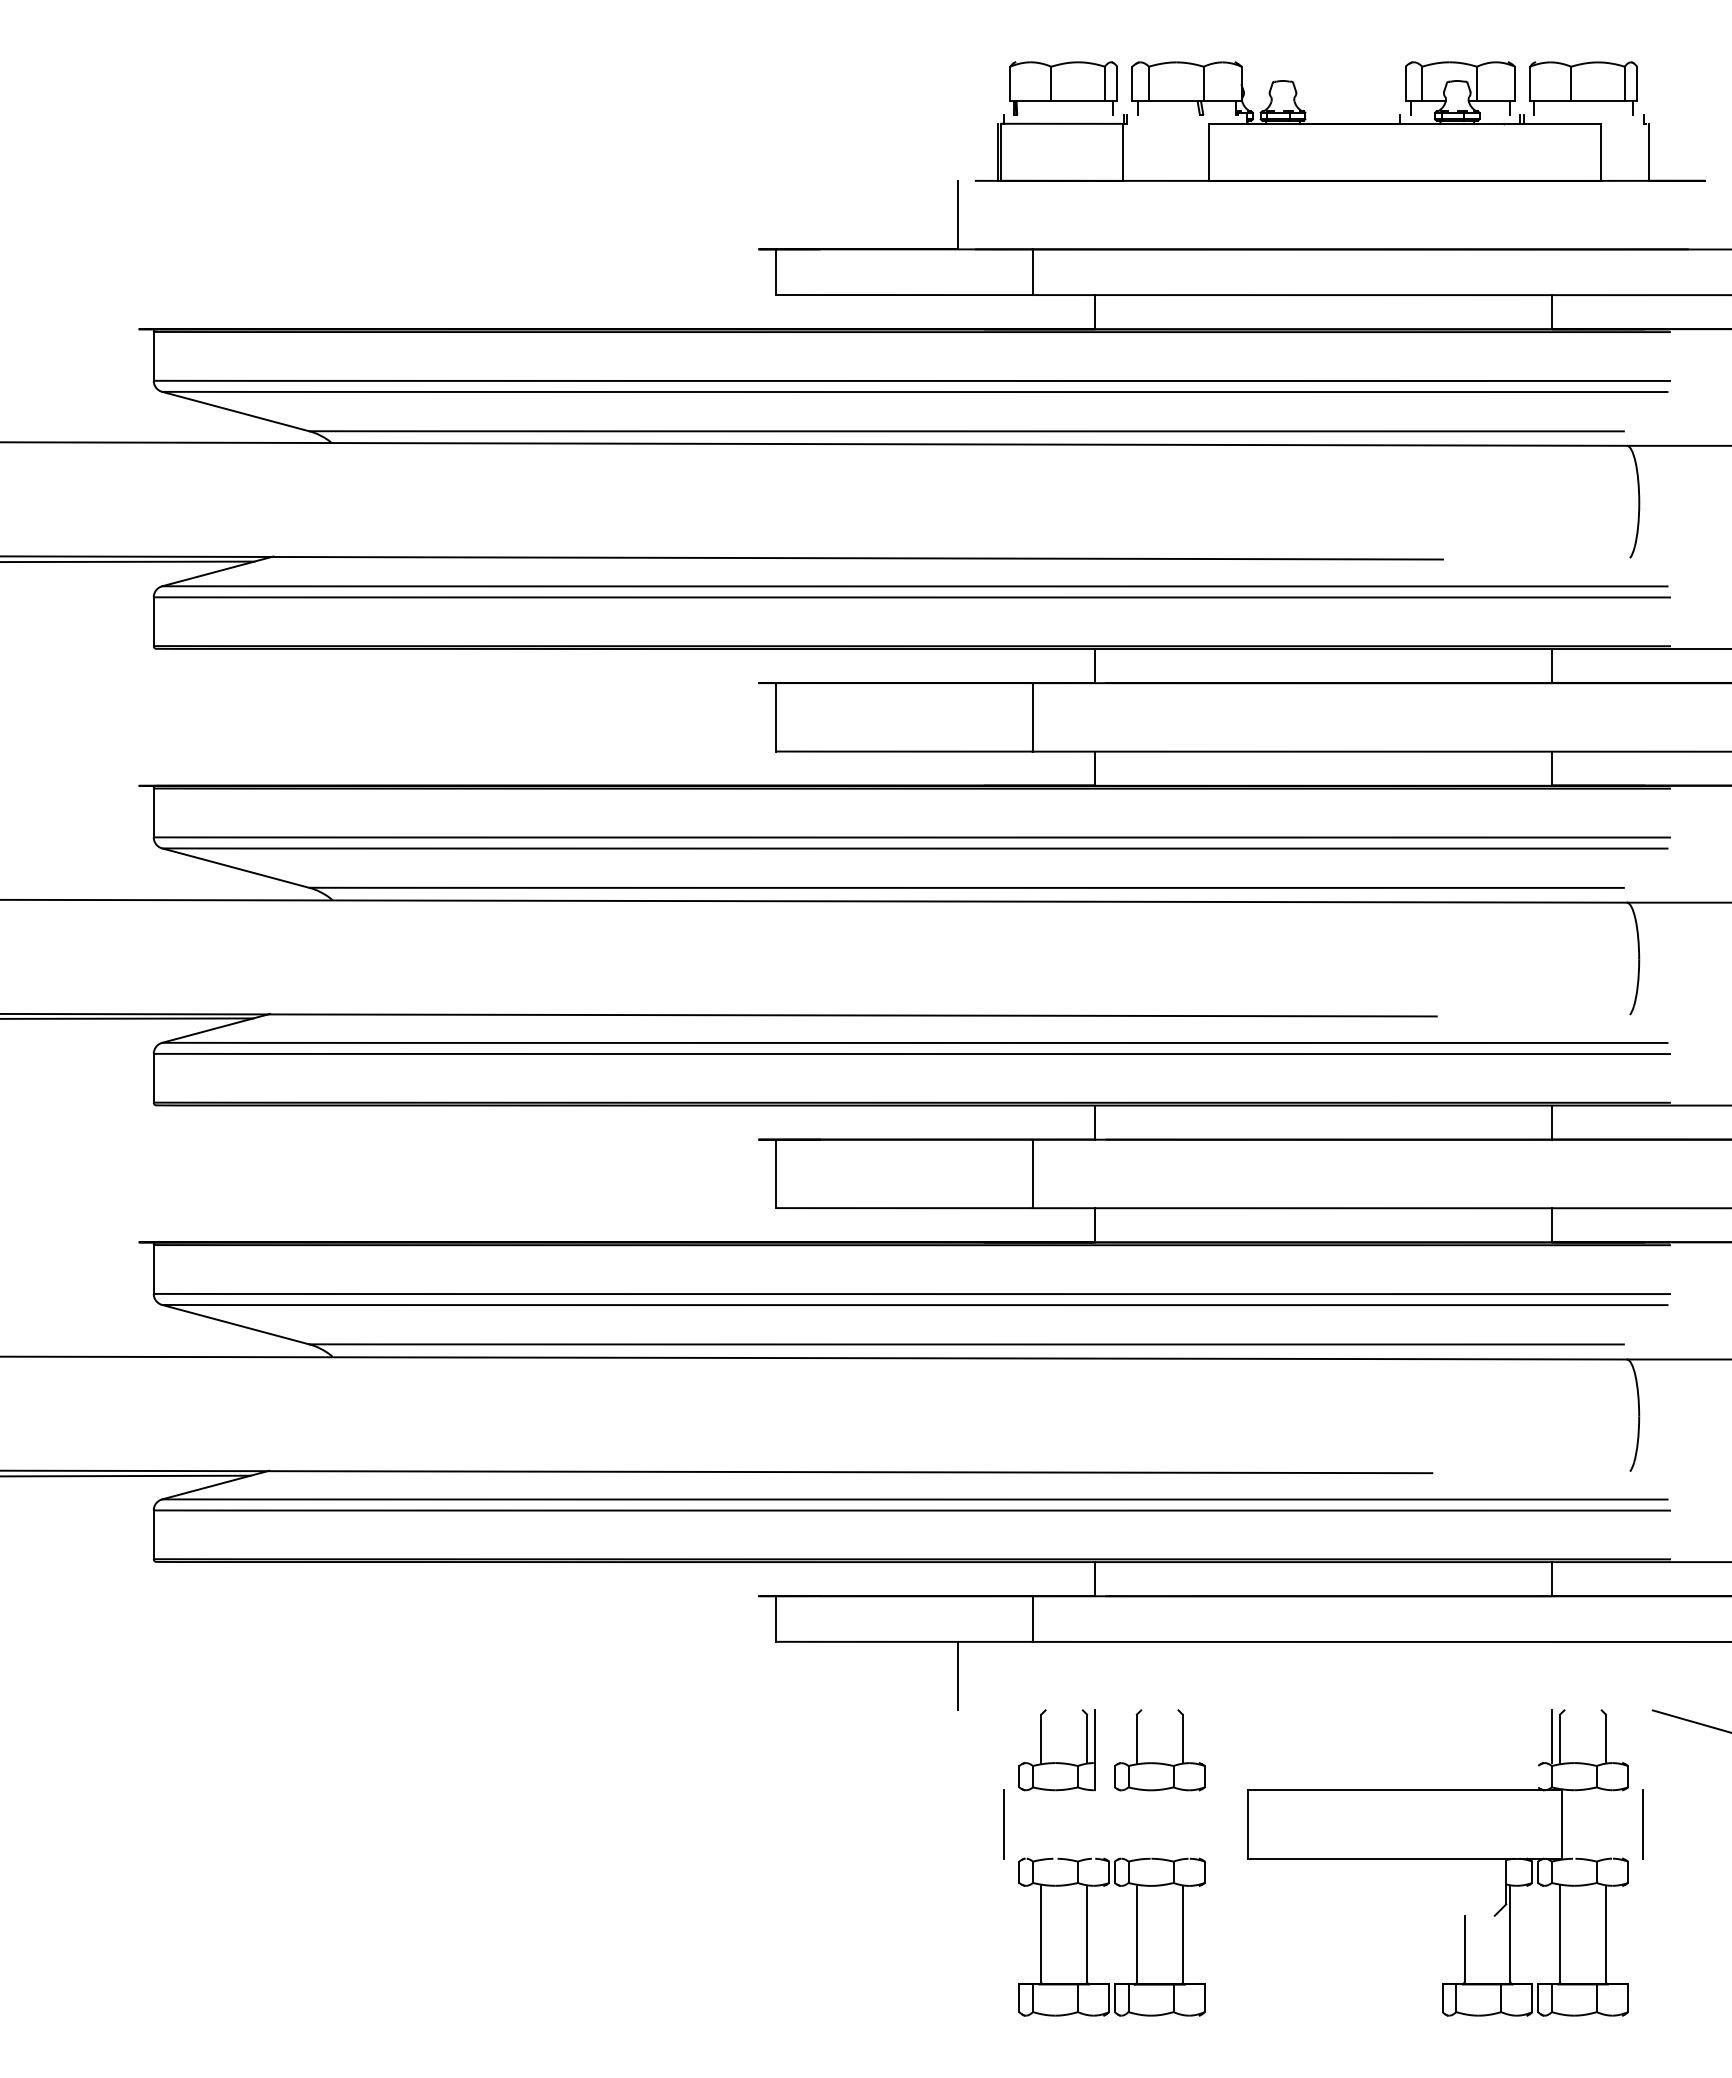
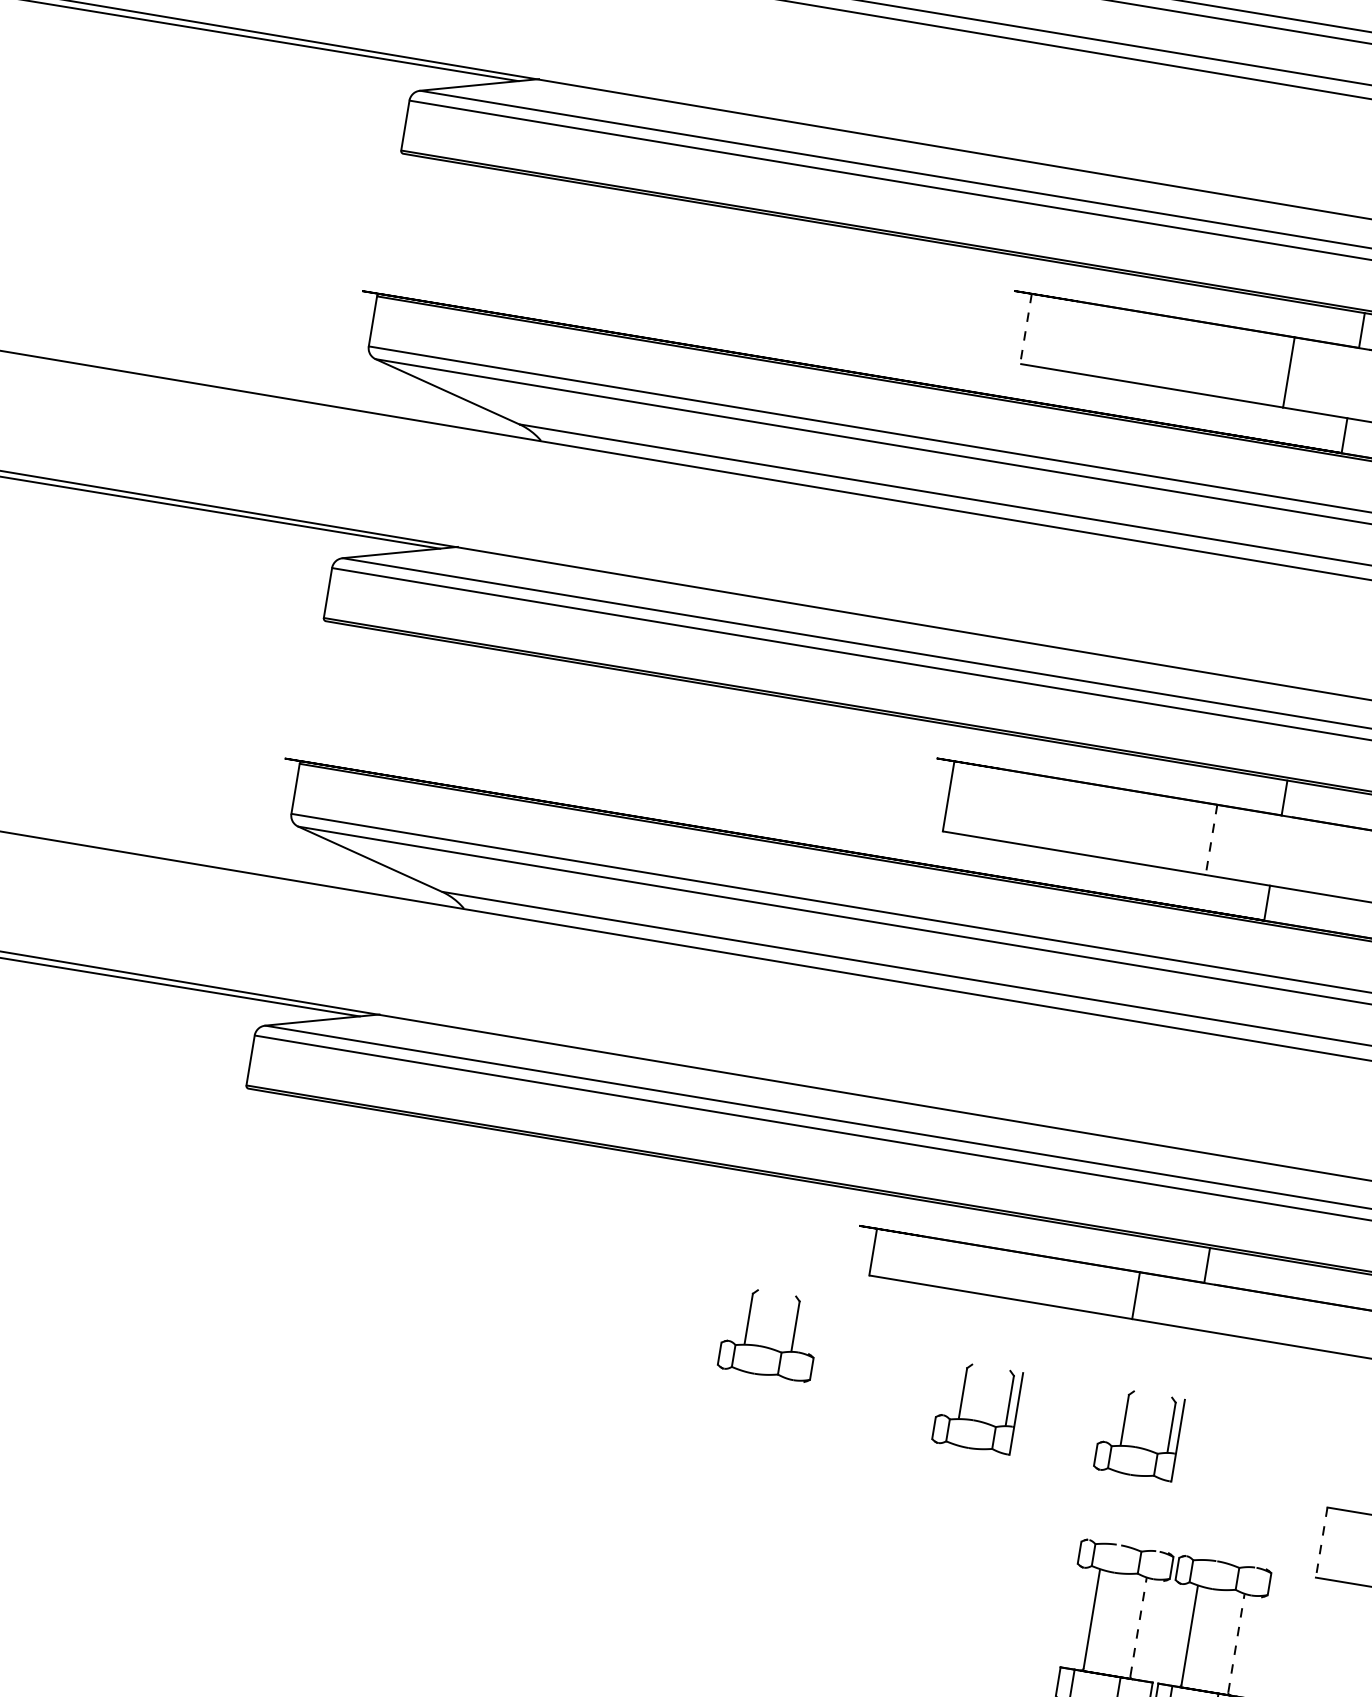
line: (775, 717) -> (1025, 329), solid -> dashed
line: (1032, 1174) -> (1211, 840), solid -> dashed
line: (958, 1675) -> (1050, 1340), removed
part: (898, 1762) -> (974, 1419), added
part: (1159, 1762) -> (767, 1346), moved
line: (1004, 1824) -> (1072, 1501), removed
line: (1247, 1825) -> (1321, 1543), solid -> dashed
line: (1087, 1933) -> (1139, 1626), solid -> dashed
line: (1182, 1933) -> (1236, 1643), solid -> dashed

